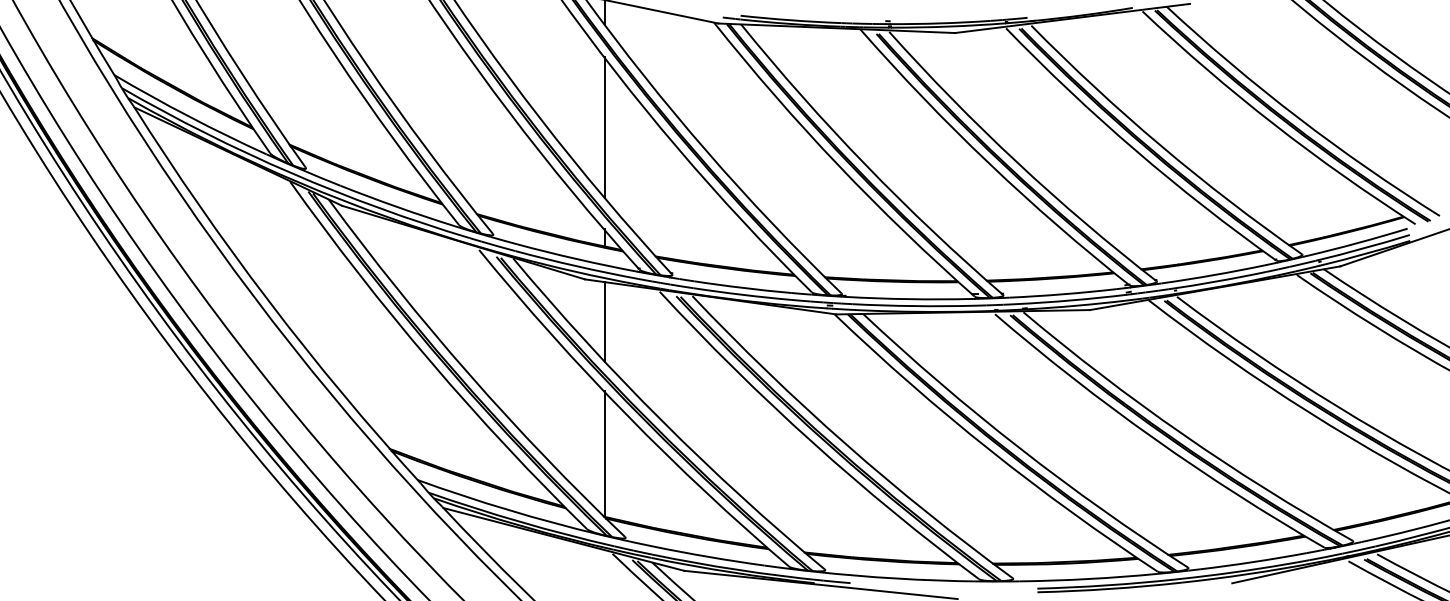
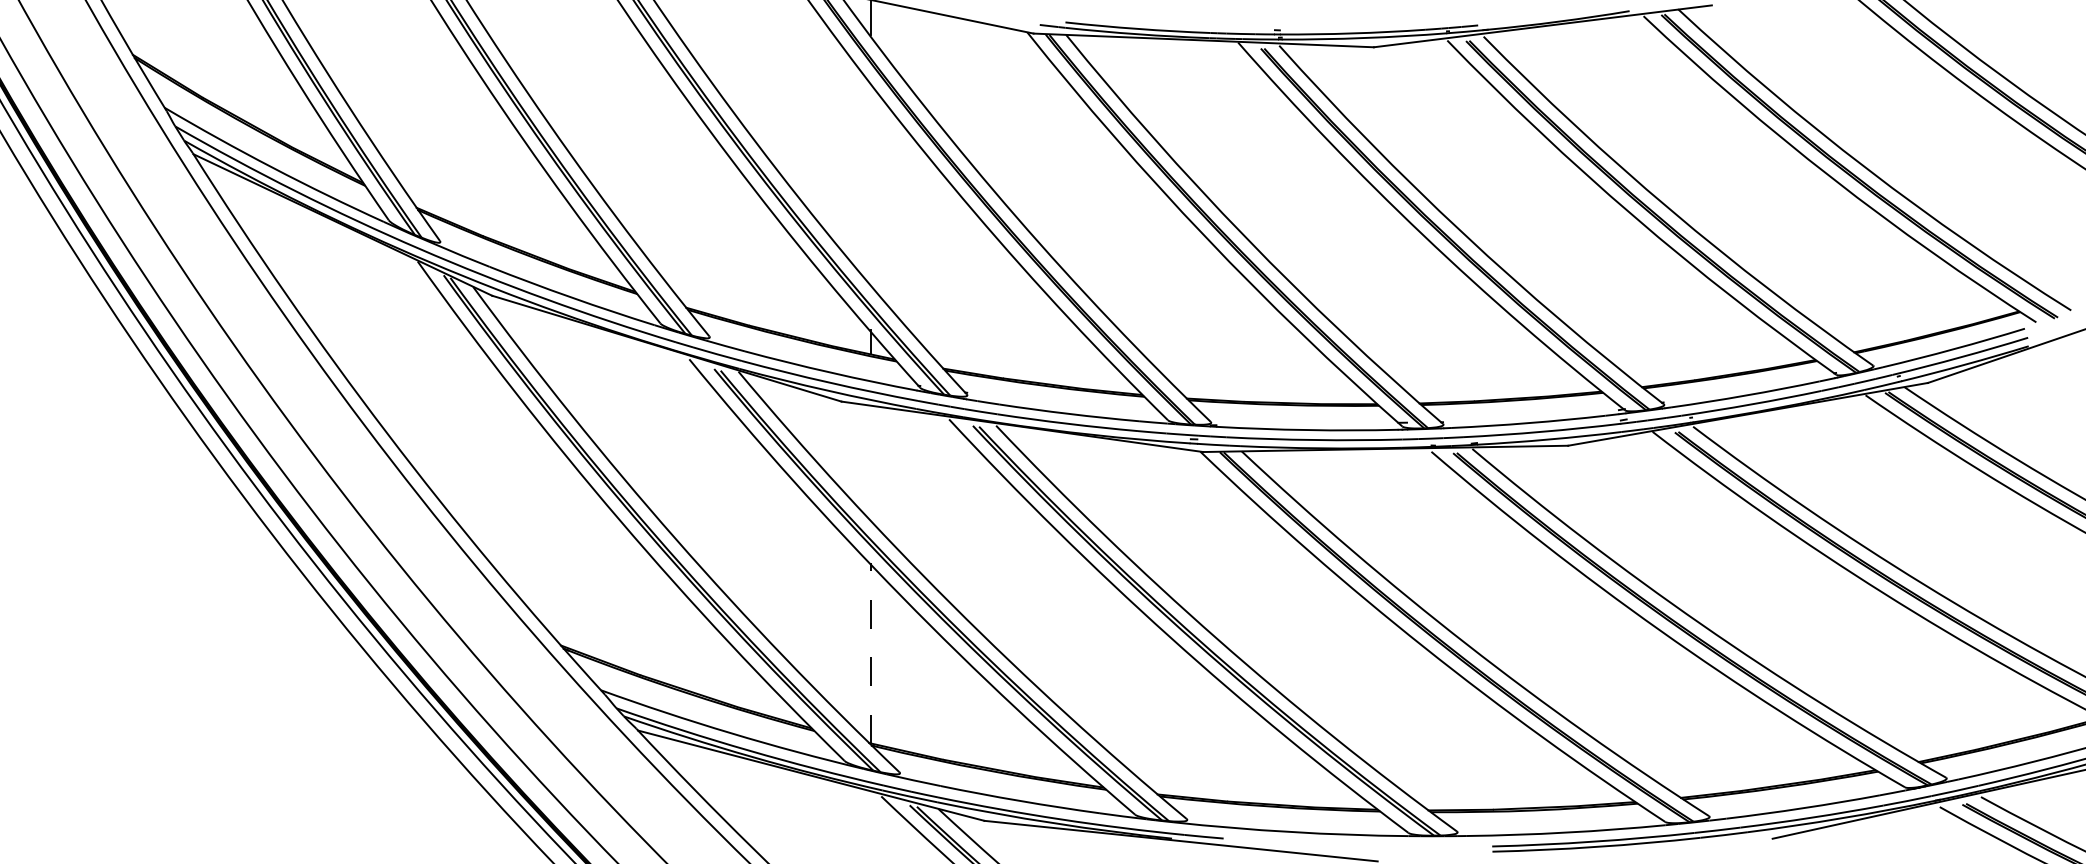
line: (605, 127) -> (871, 183), removed
line: (605, 322) -> (871, 463), removed
line: (605, 454) -> (871, 653), solid -> dashed

